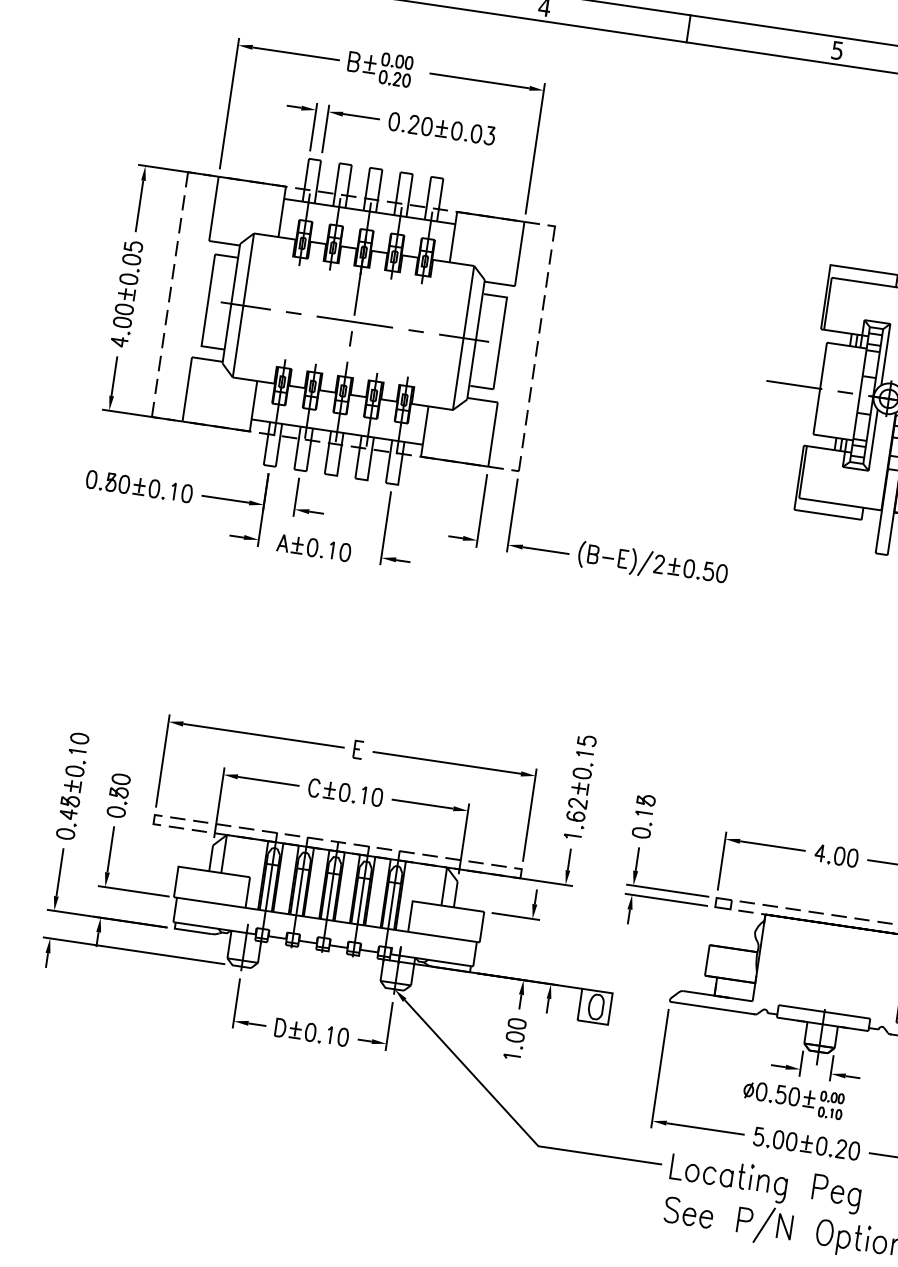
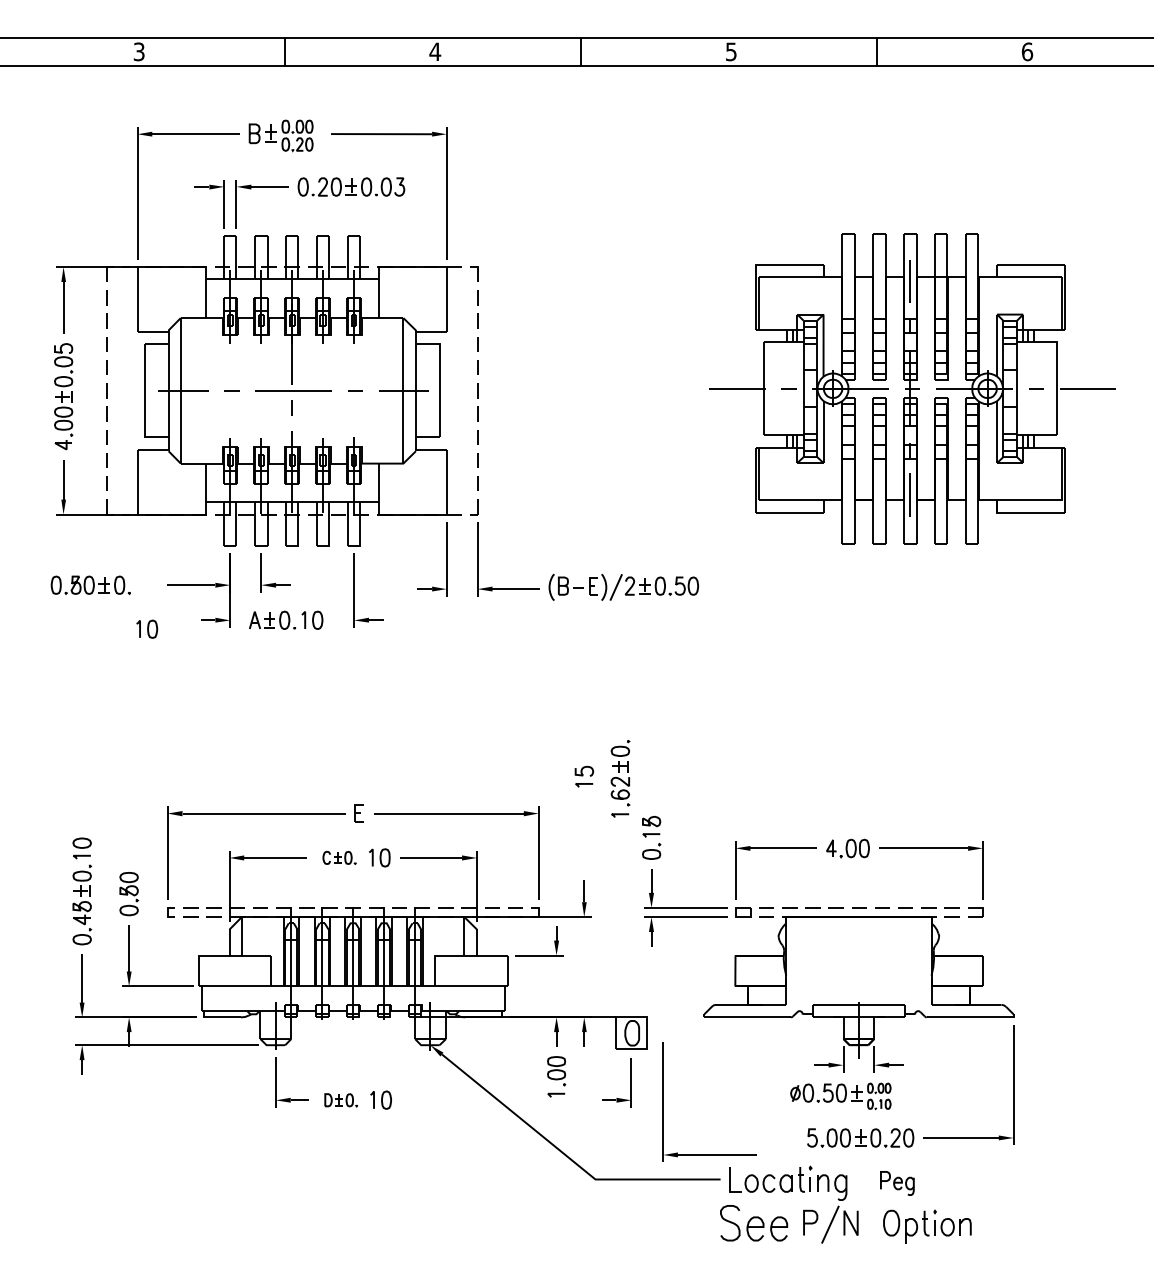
part: (182, 492) -> (147, 628), moved
part: (332, 790) -> (339, 857), size x0.7
part: (578, 800) -> (620, 778), moved
part: (388, 1026) -> (630, 1082), moved
part: (297, 1030) -> (340, 1100), size x0.7
part: (660, 1068) -> (663, 1101), moved
part: (836, 1194) -> (897, 1183), size x0.7
part: (688, 1211) -> (753, 1222), size x1.4

